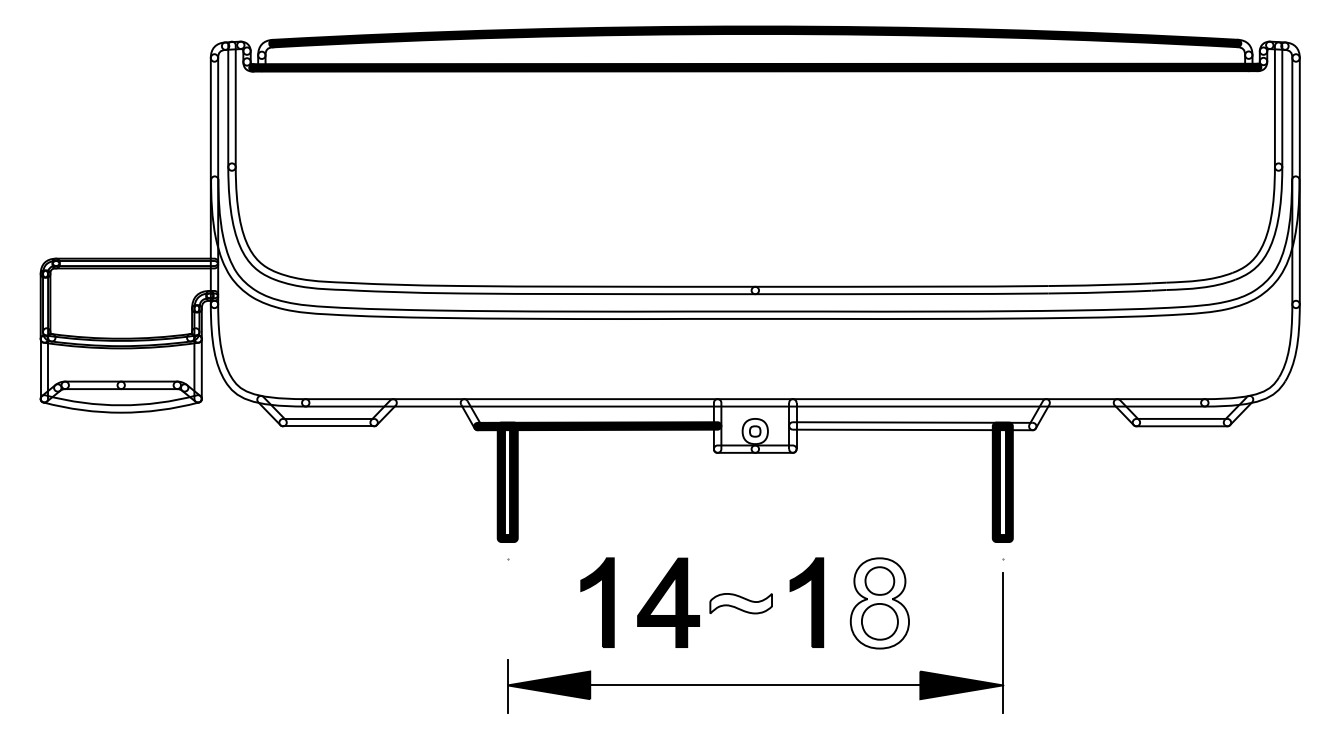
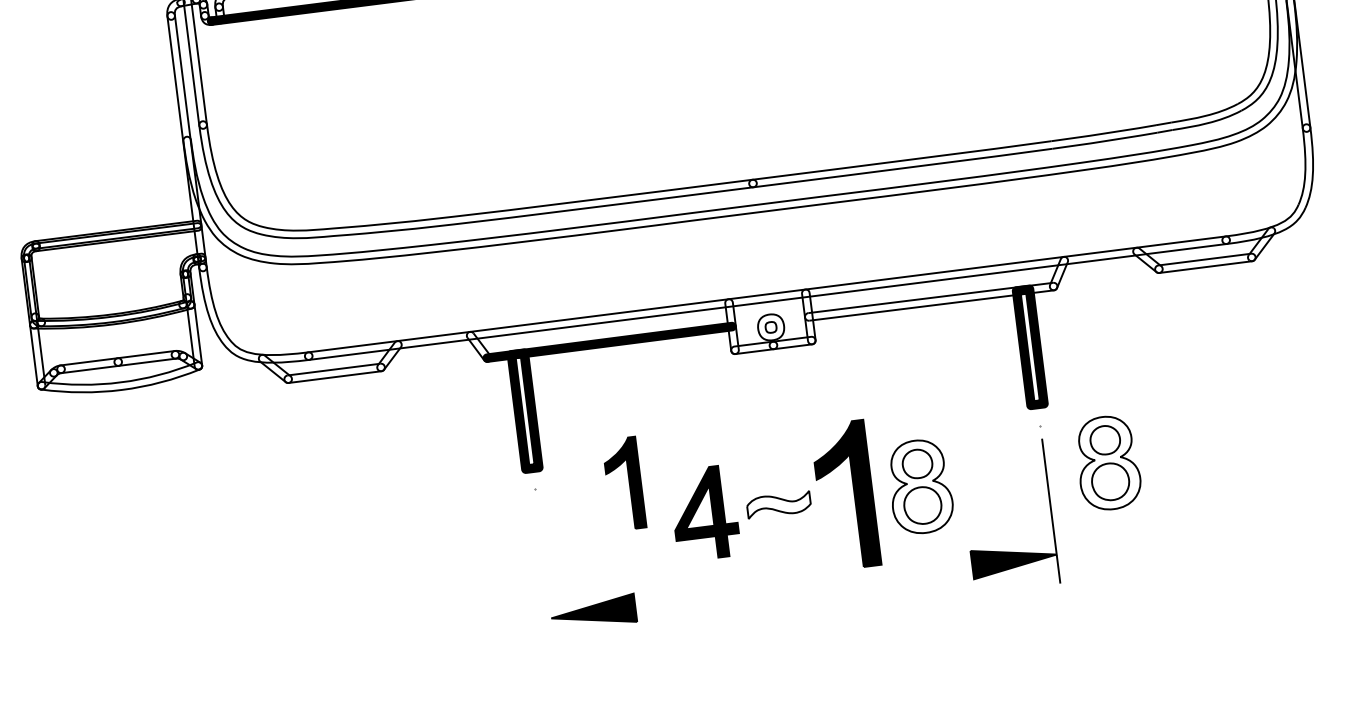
part: (597, 602) -> (624, 483), moved
part: (806, 602) -> (845, 495), size x1.6
part: (1063, 603) -> (1107, 463), added
line: (755, 685) -> (804, 586), removed
line: (507, 686) -> (551, 619), removed

